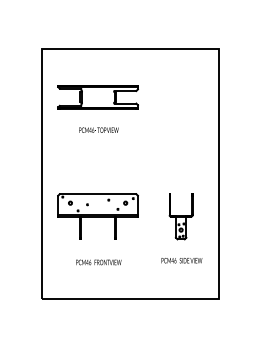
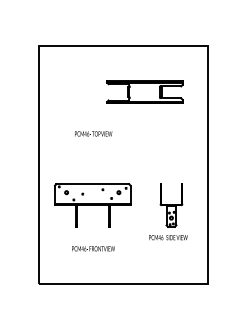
part: (97, 97) -> (144, 92), moved
text: (98, 129) -> (93, 133), moved
text: (181, 260) -> (168, 237), moved

